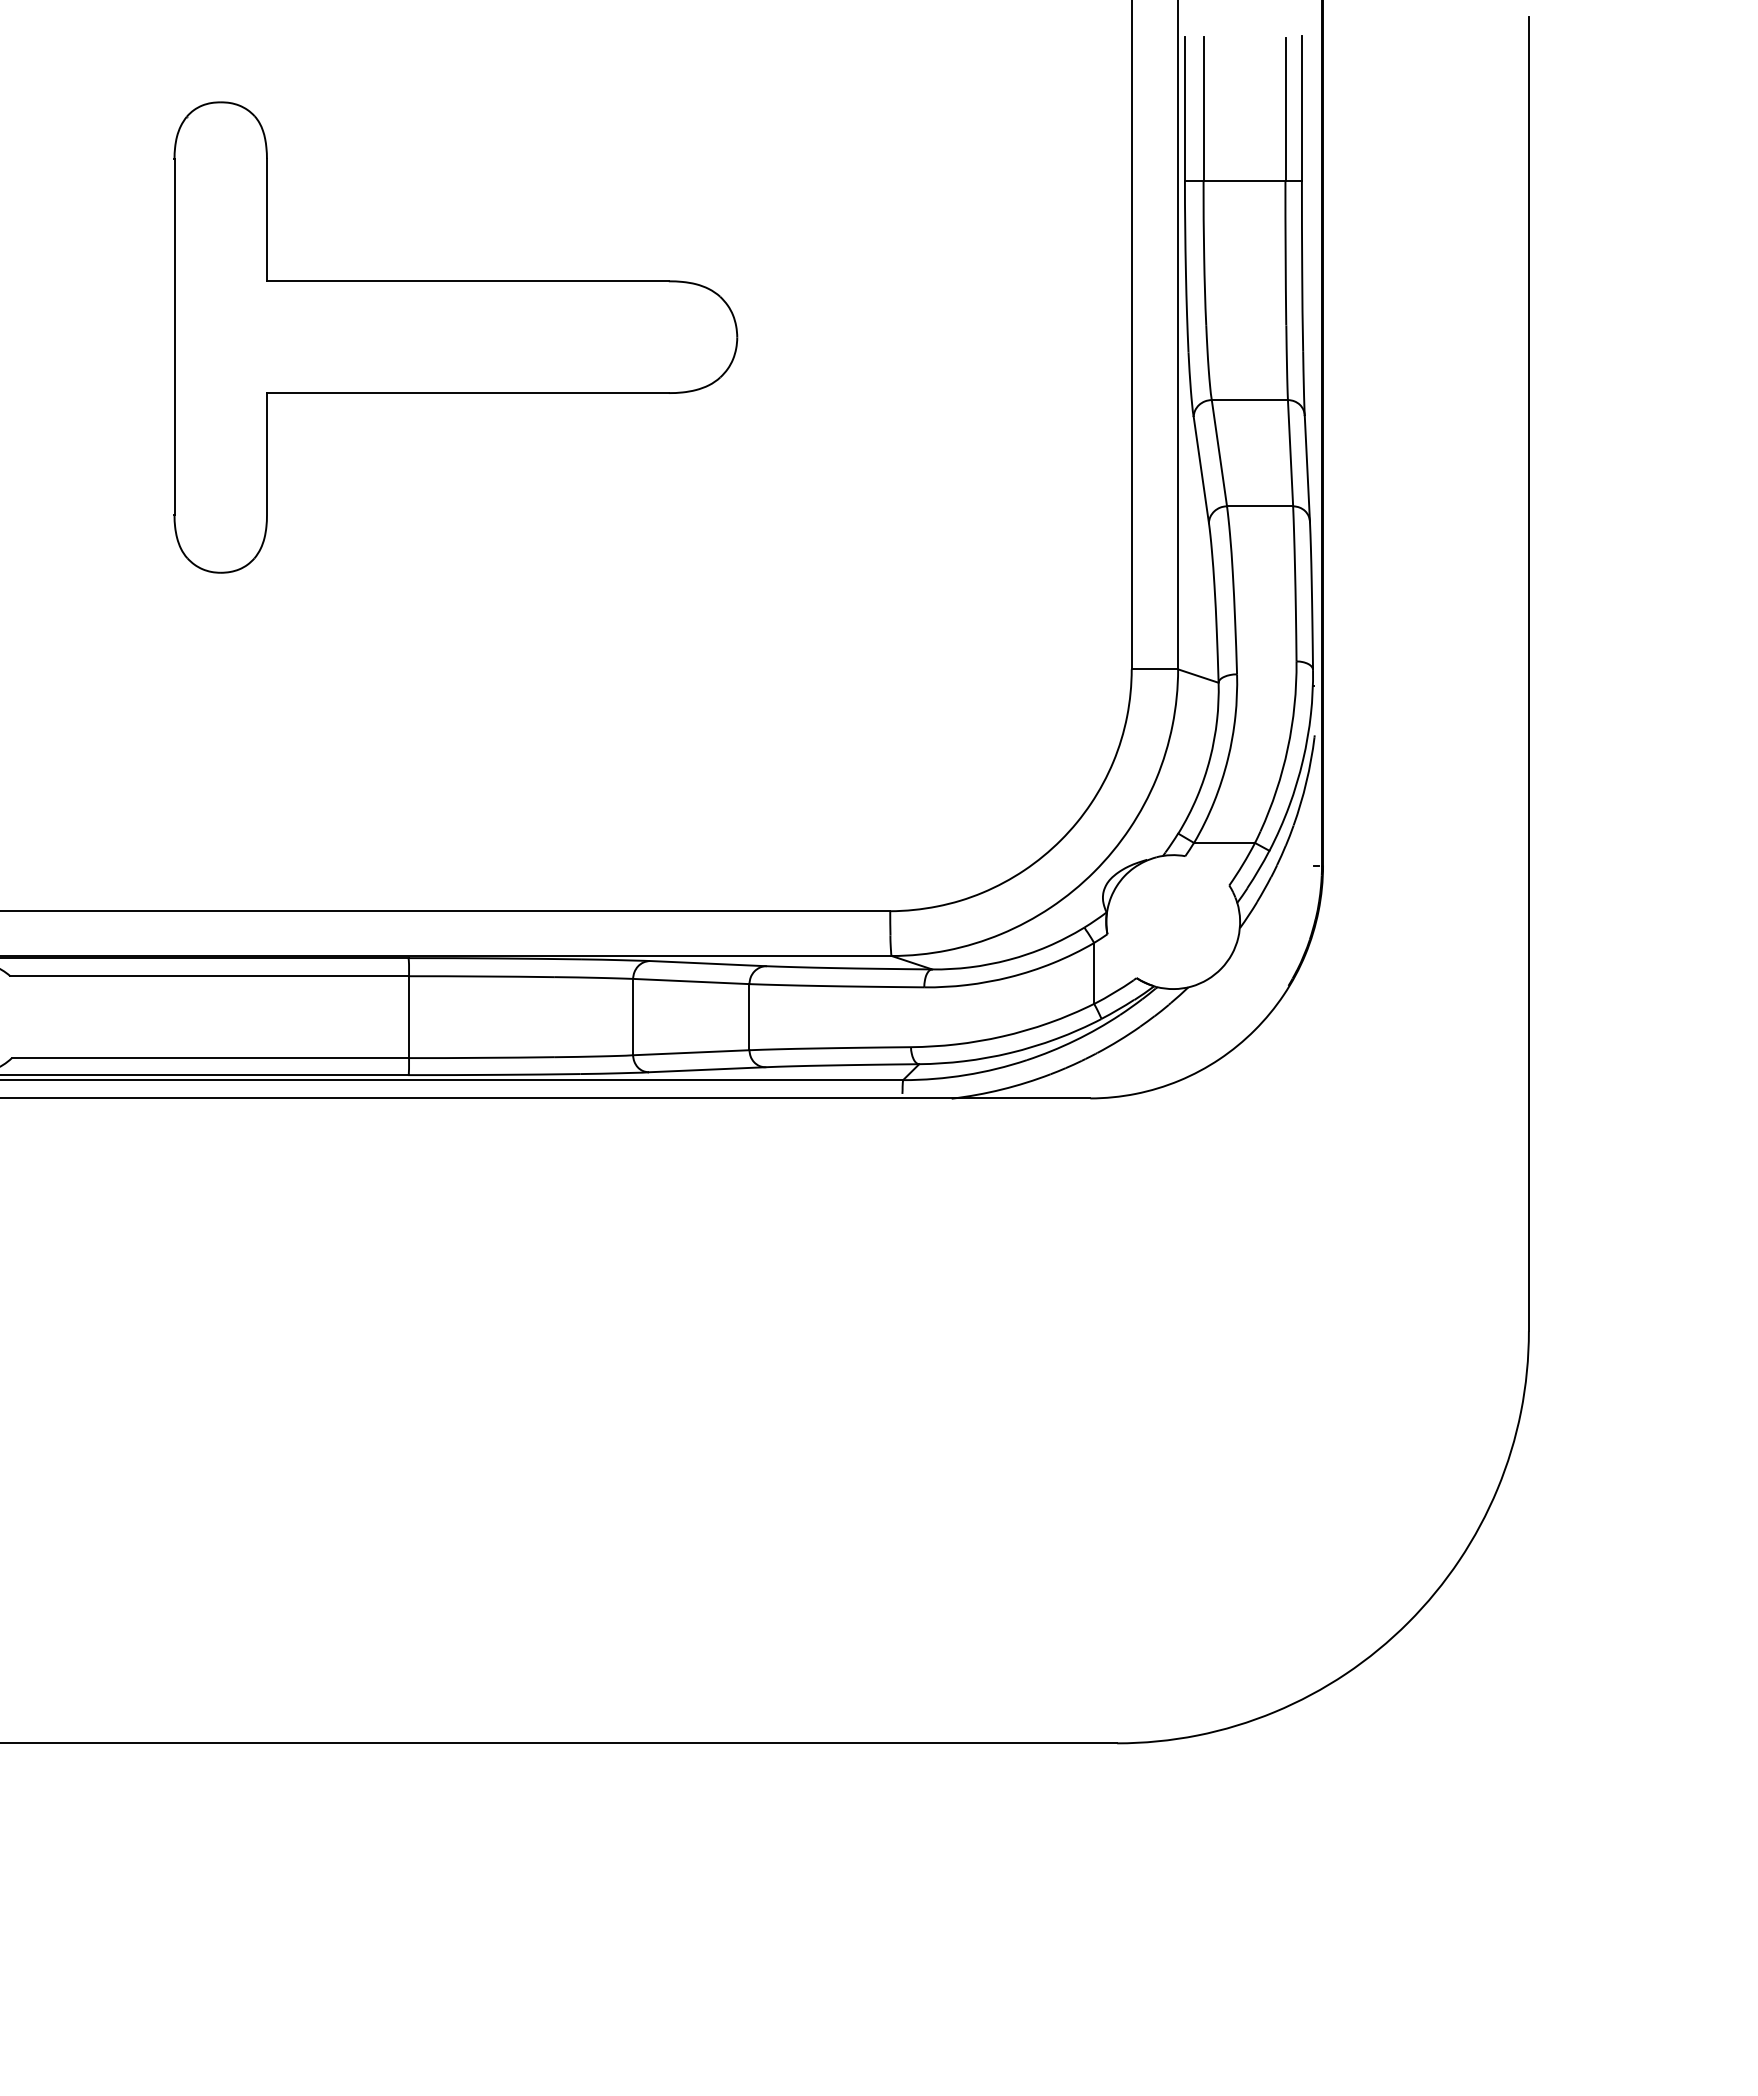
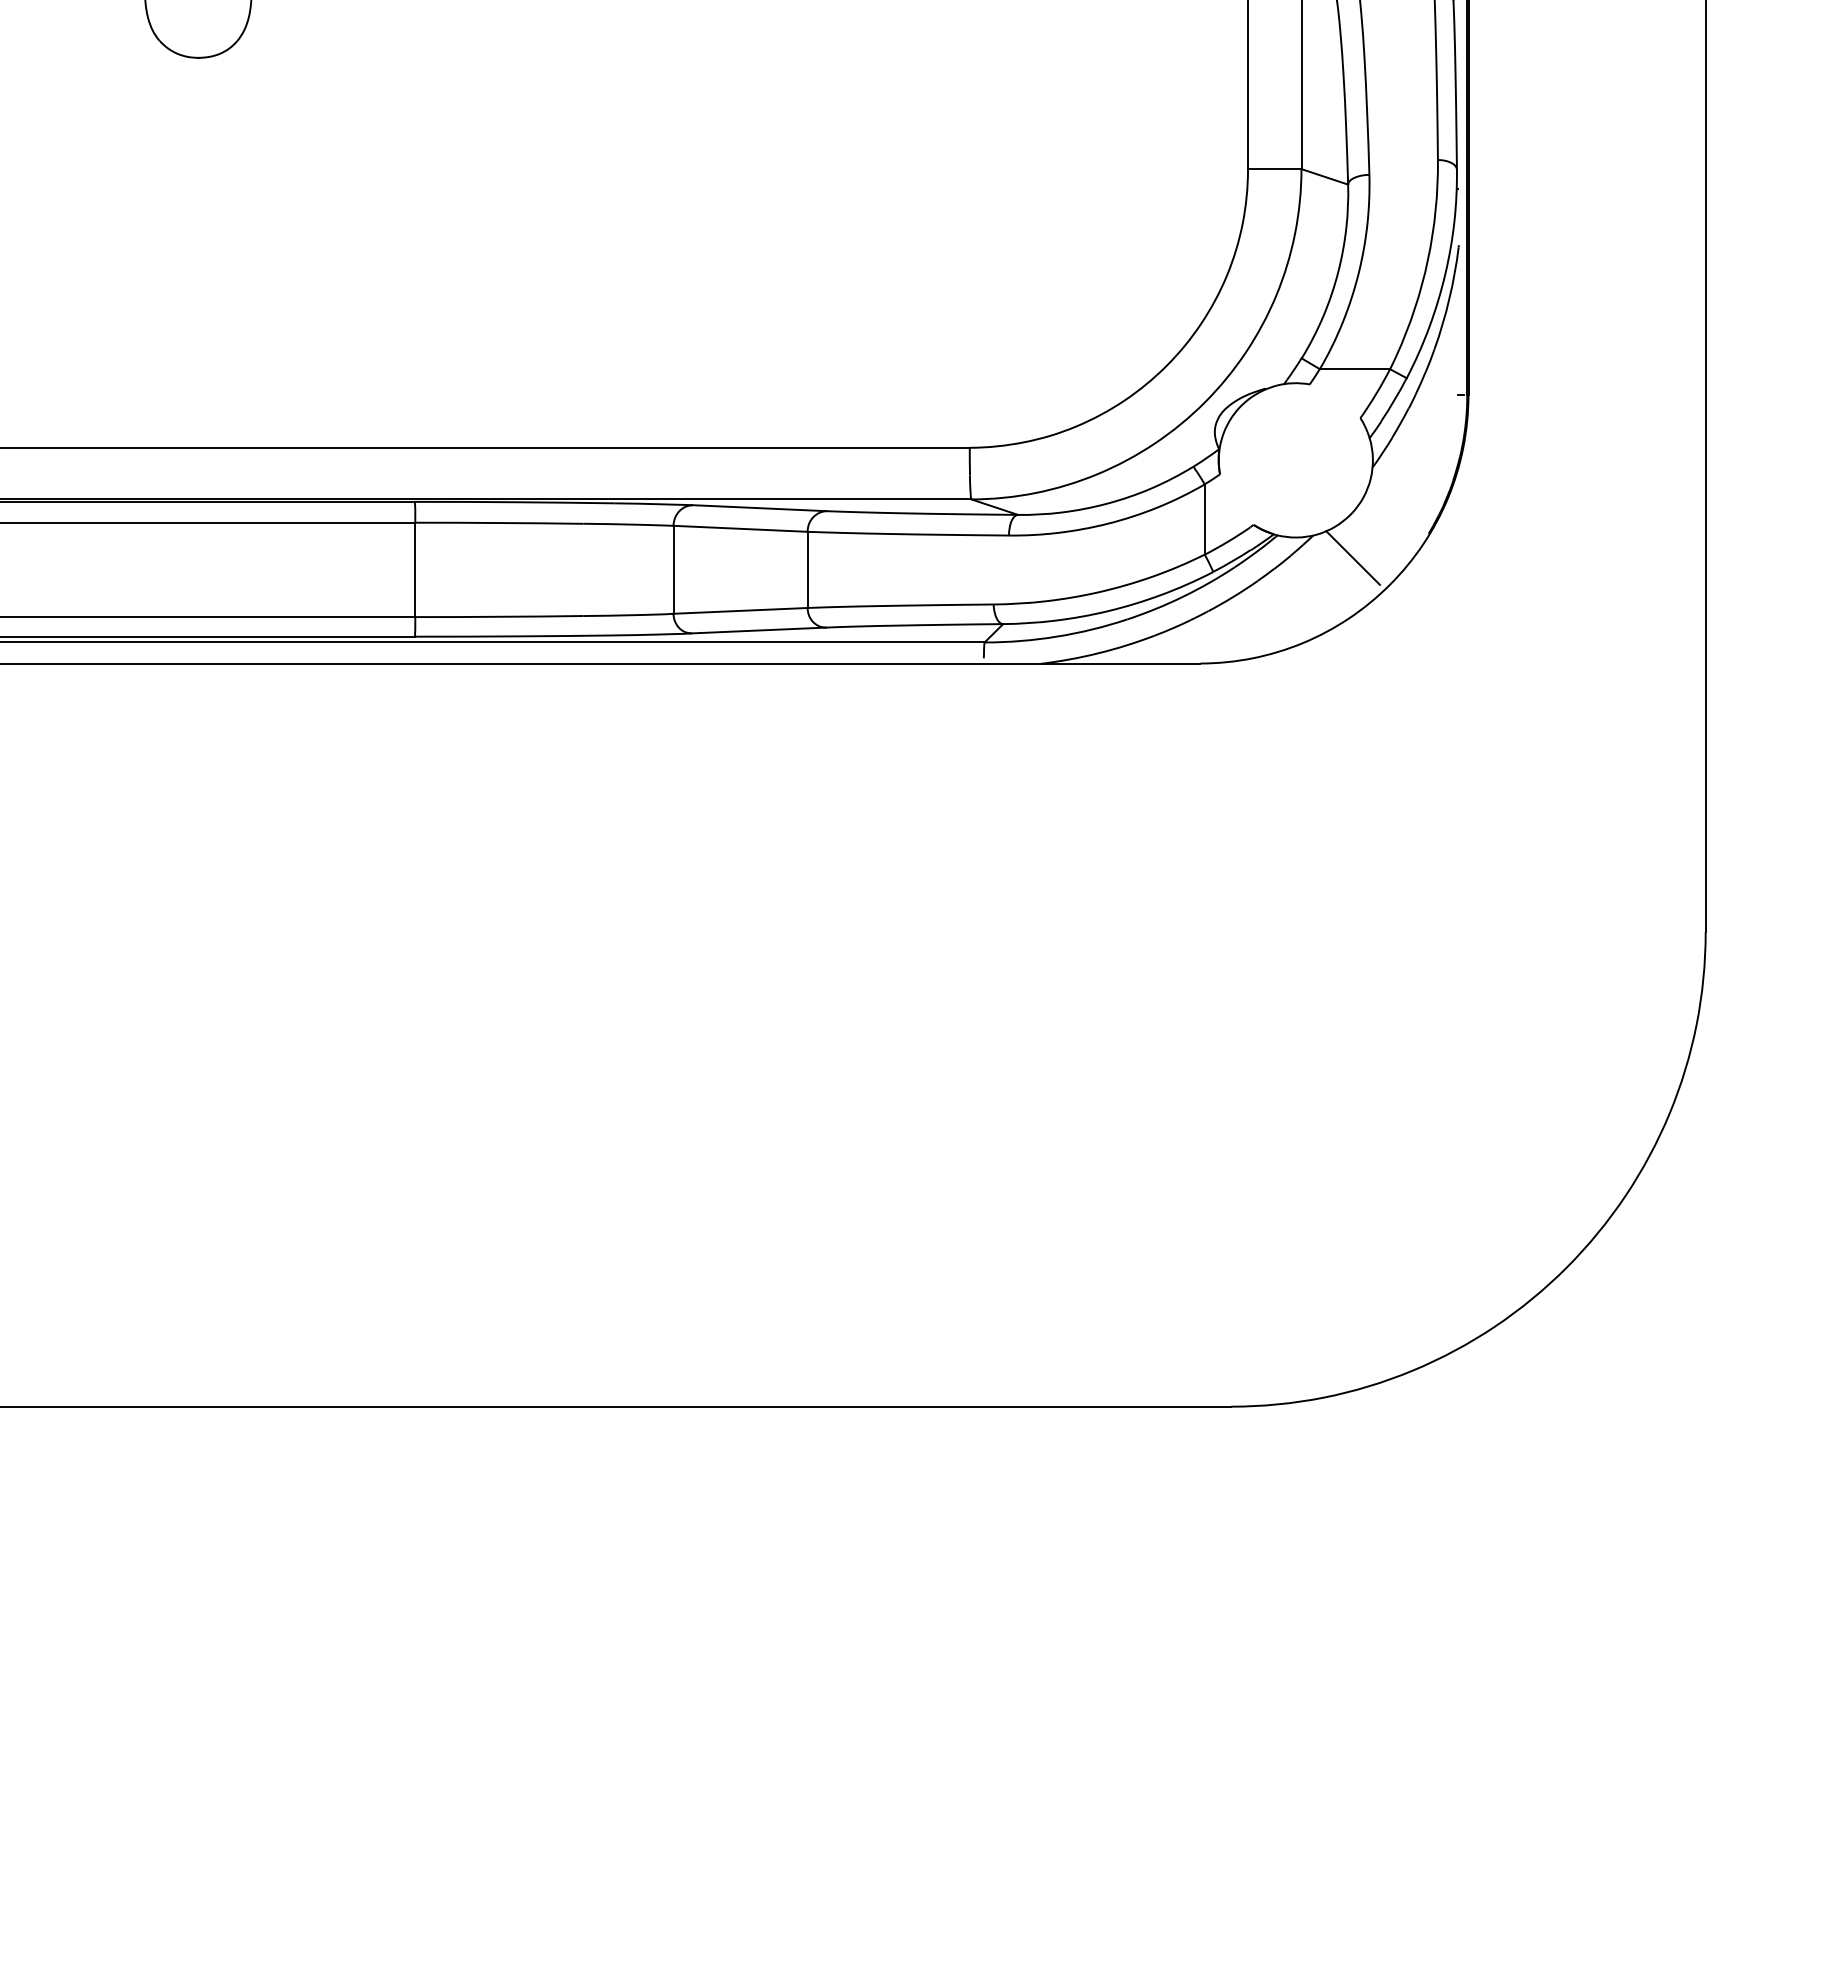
line: (1222, 1006) -> (1352, 557), added

